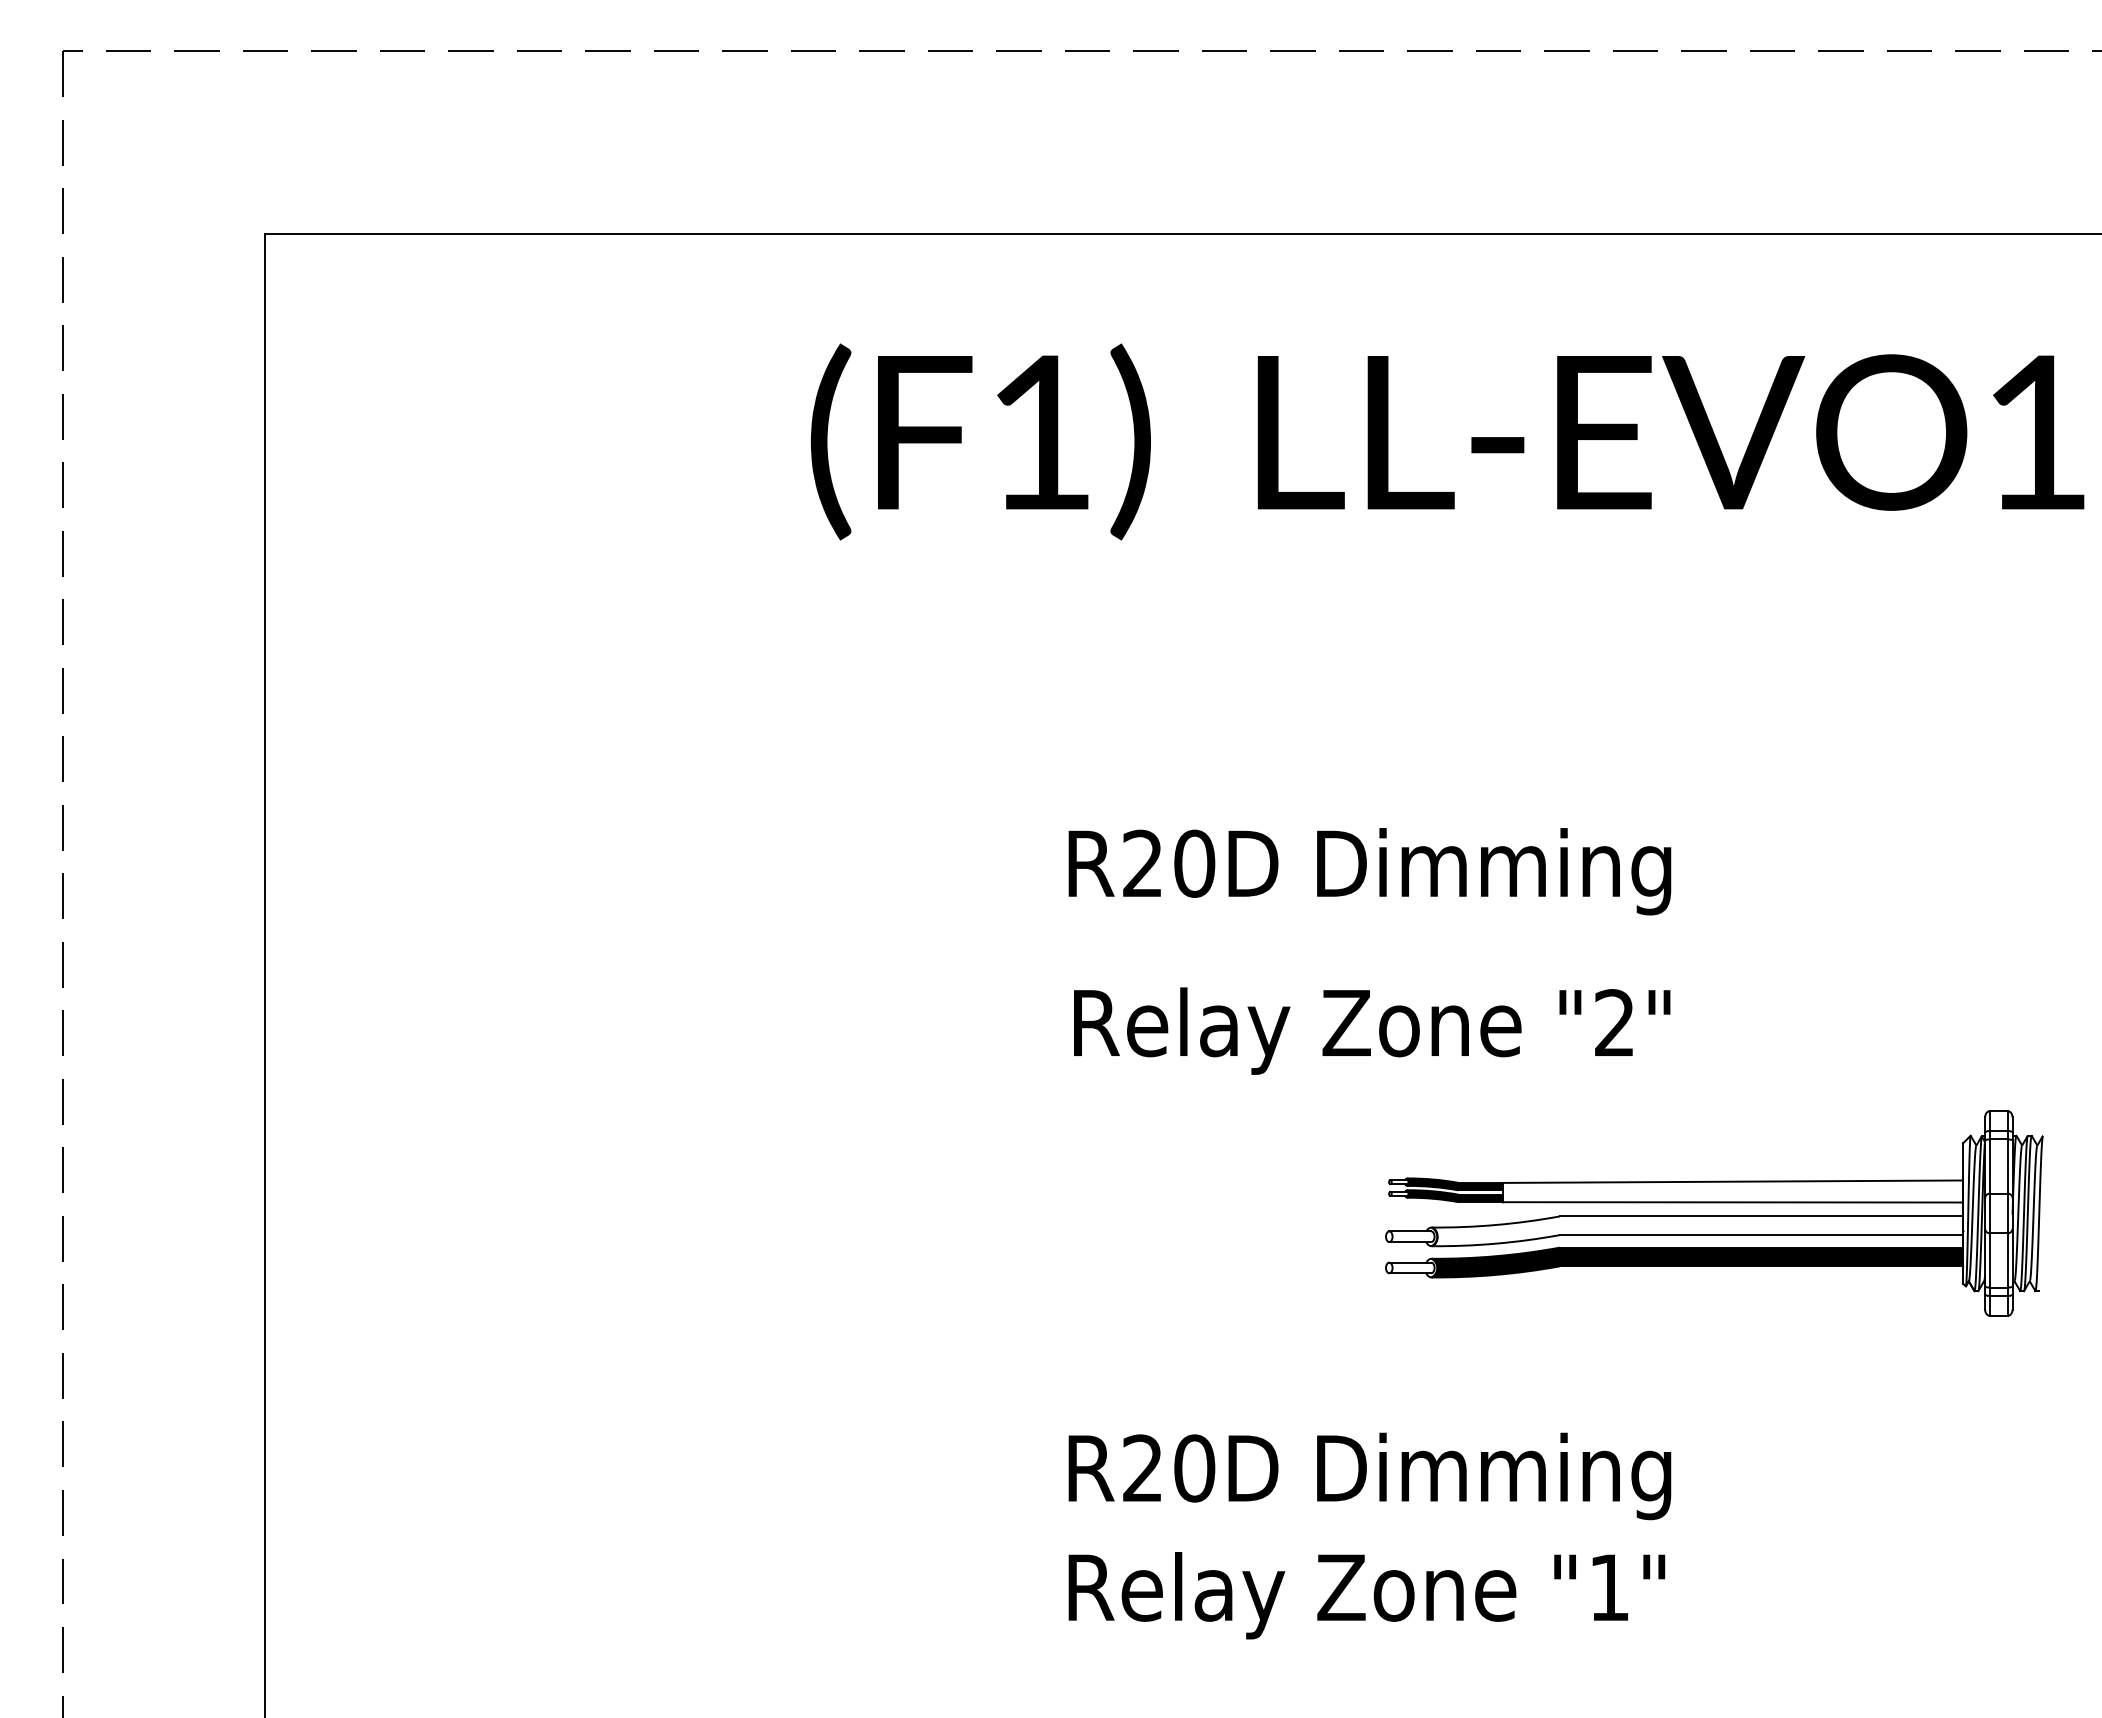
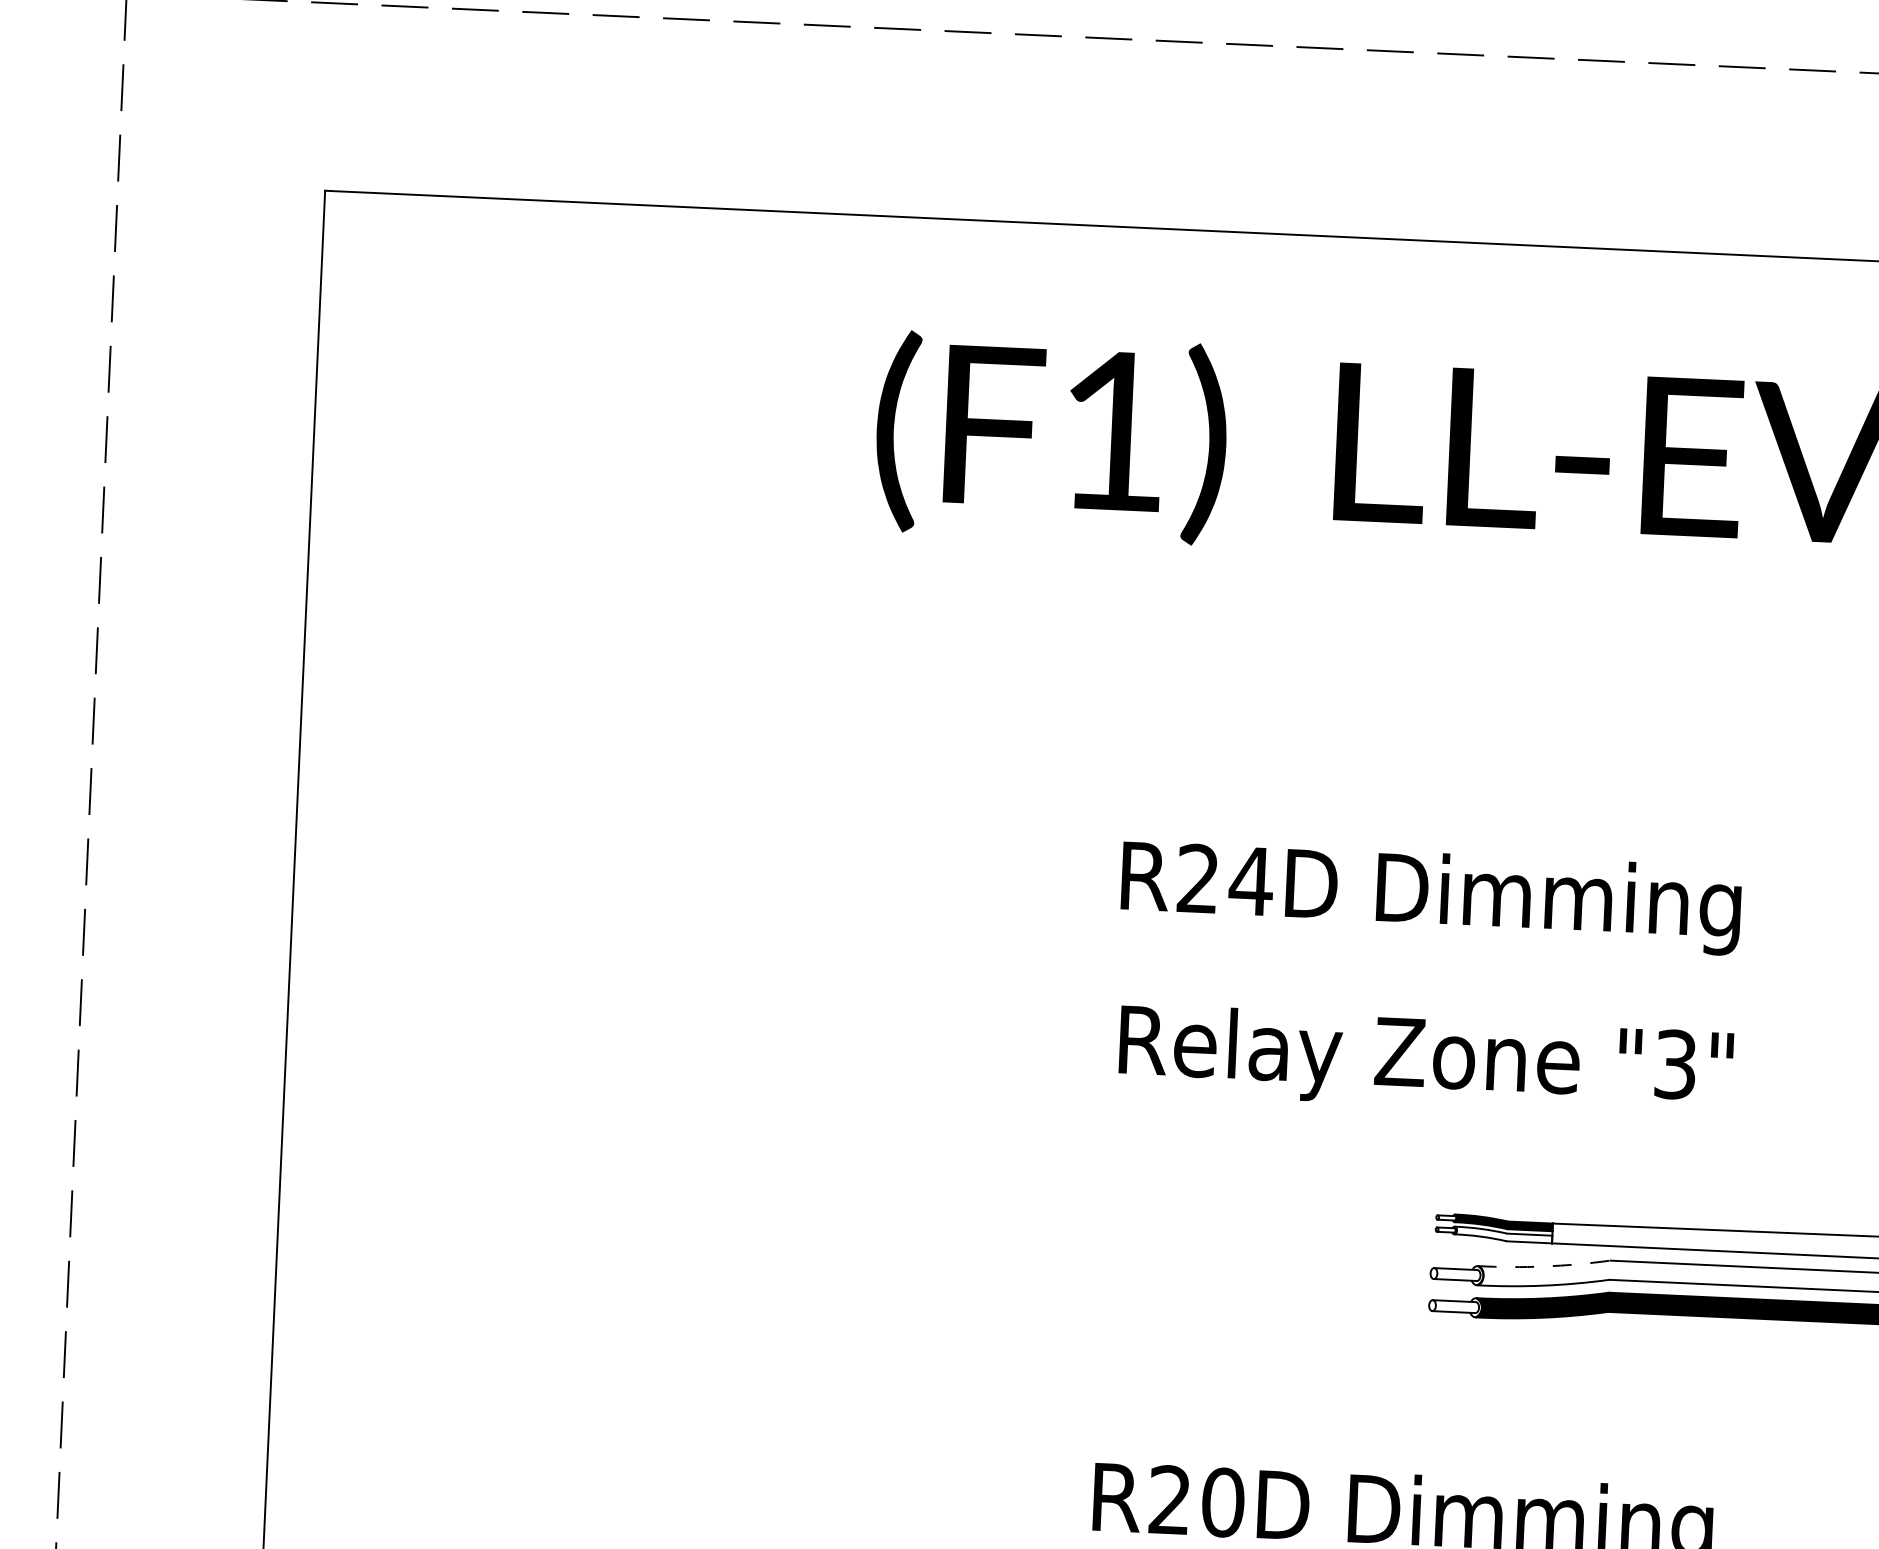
text: (1194, 863) -> (1251, 881), R20D -> R24D
text: (1614, 1023) -> (1675, 1064), "2" -> "3"
fill: (1454, 1196) -> (1502, 1235), removed
arc: (1496, 1225) -> (1544, 1267), solid -> dashed

